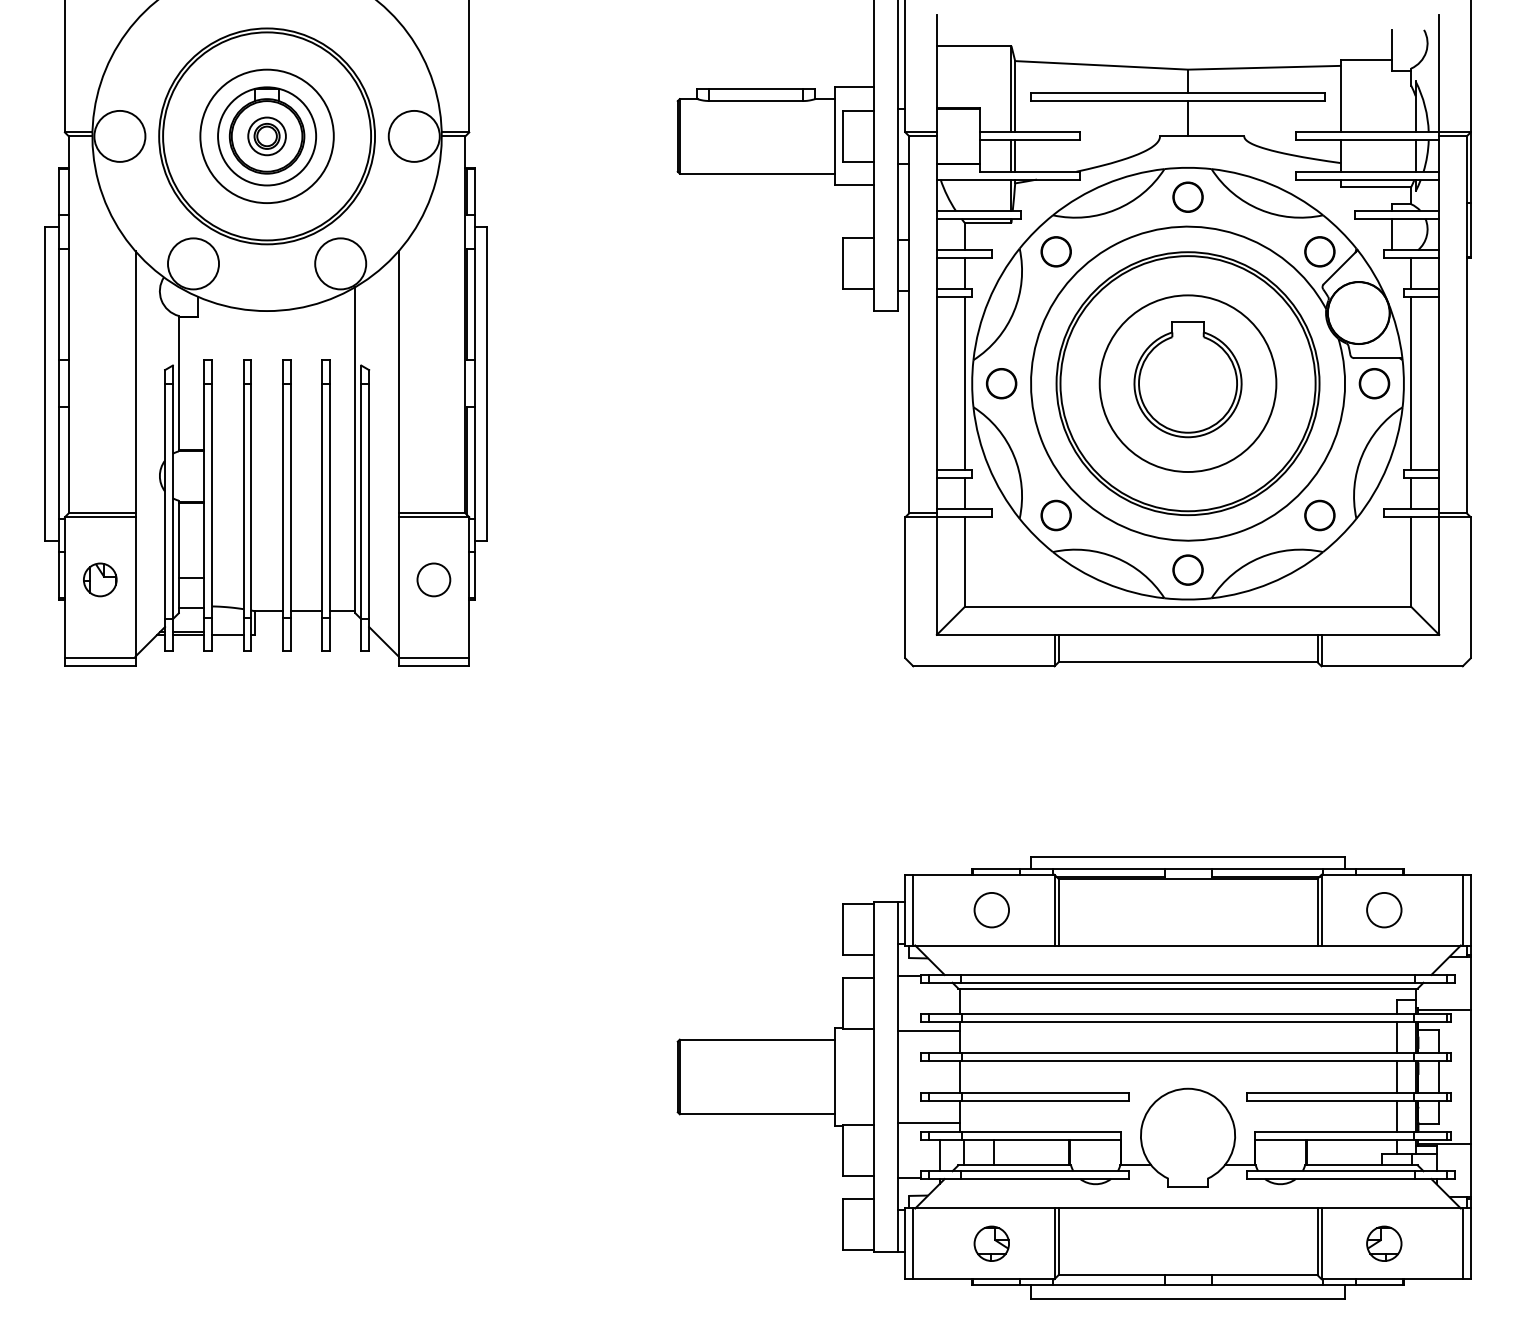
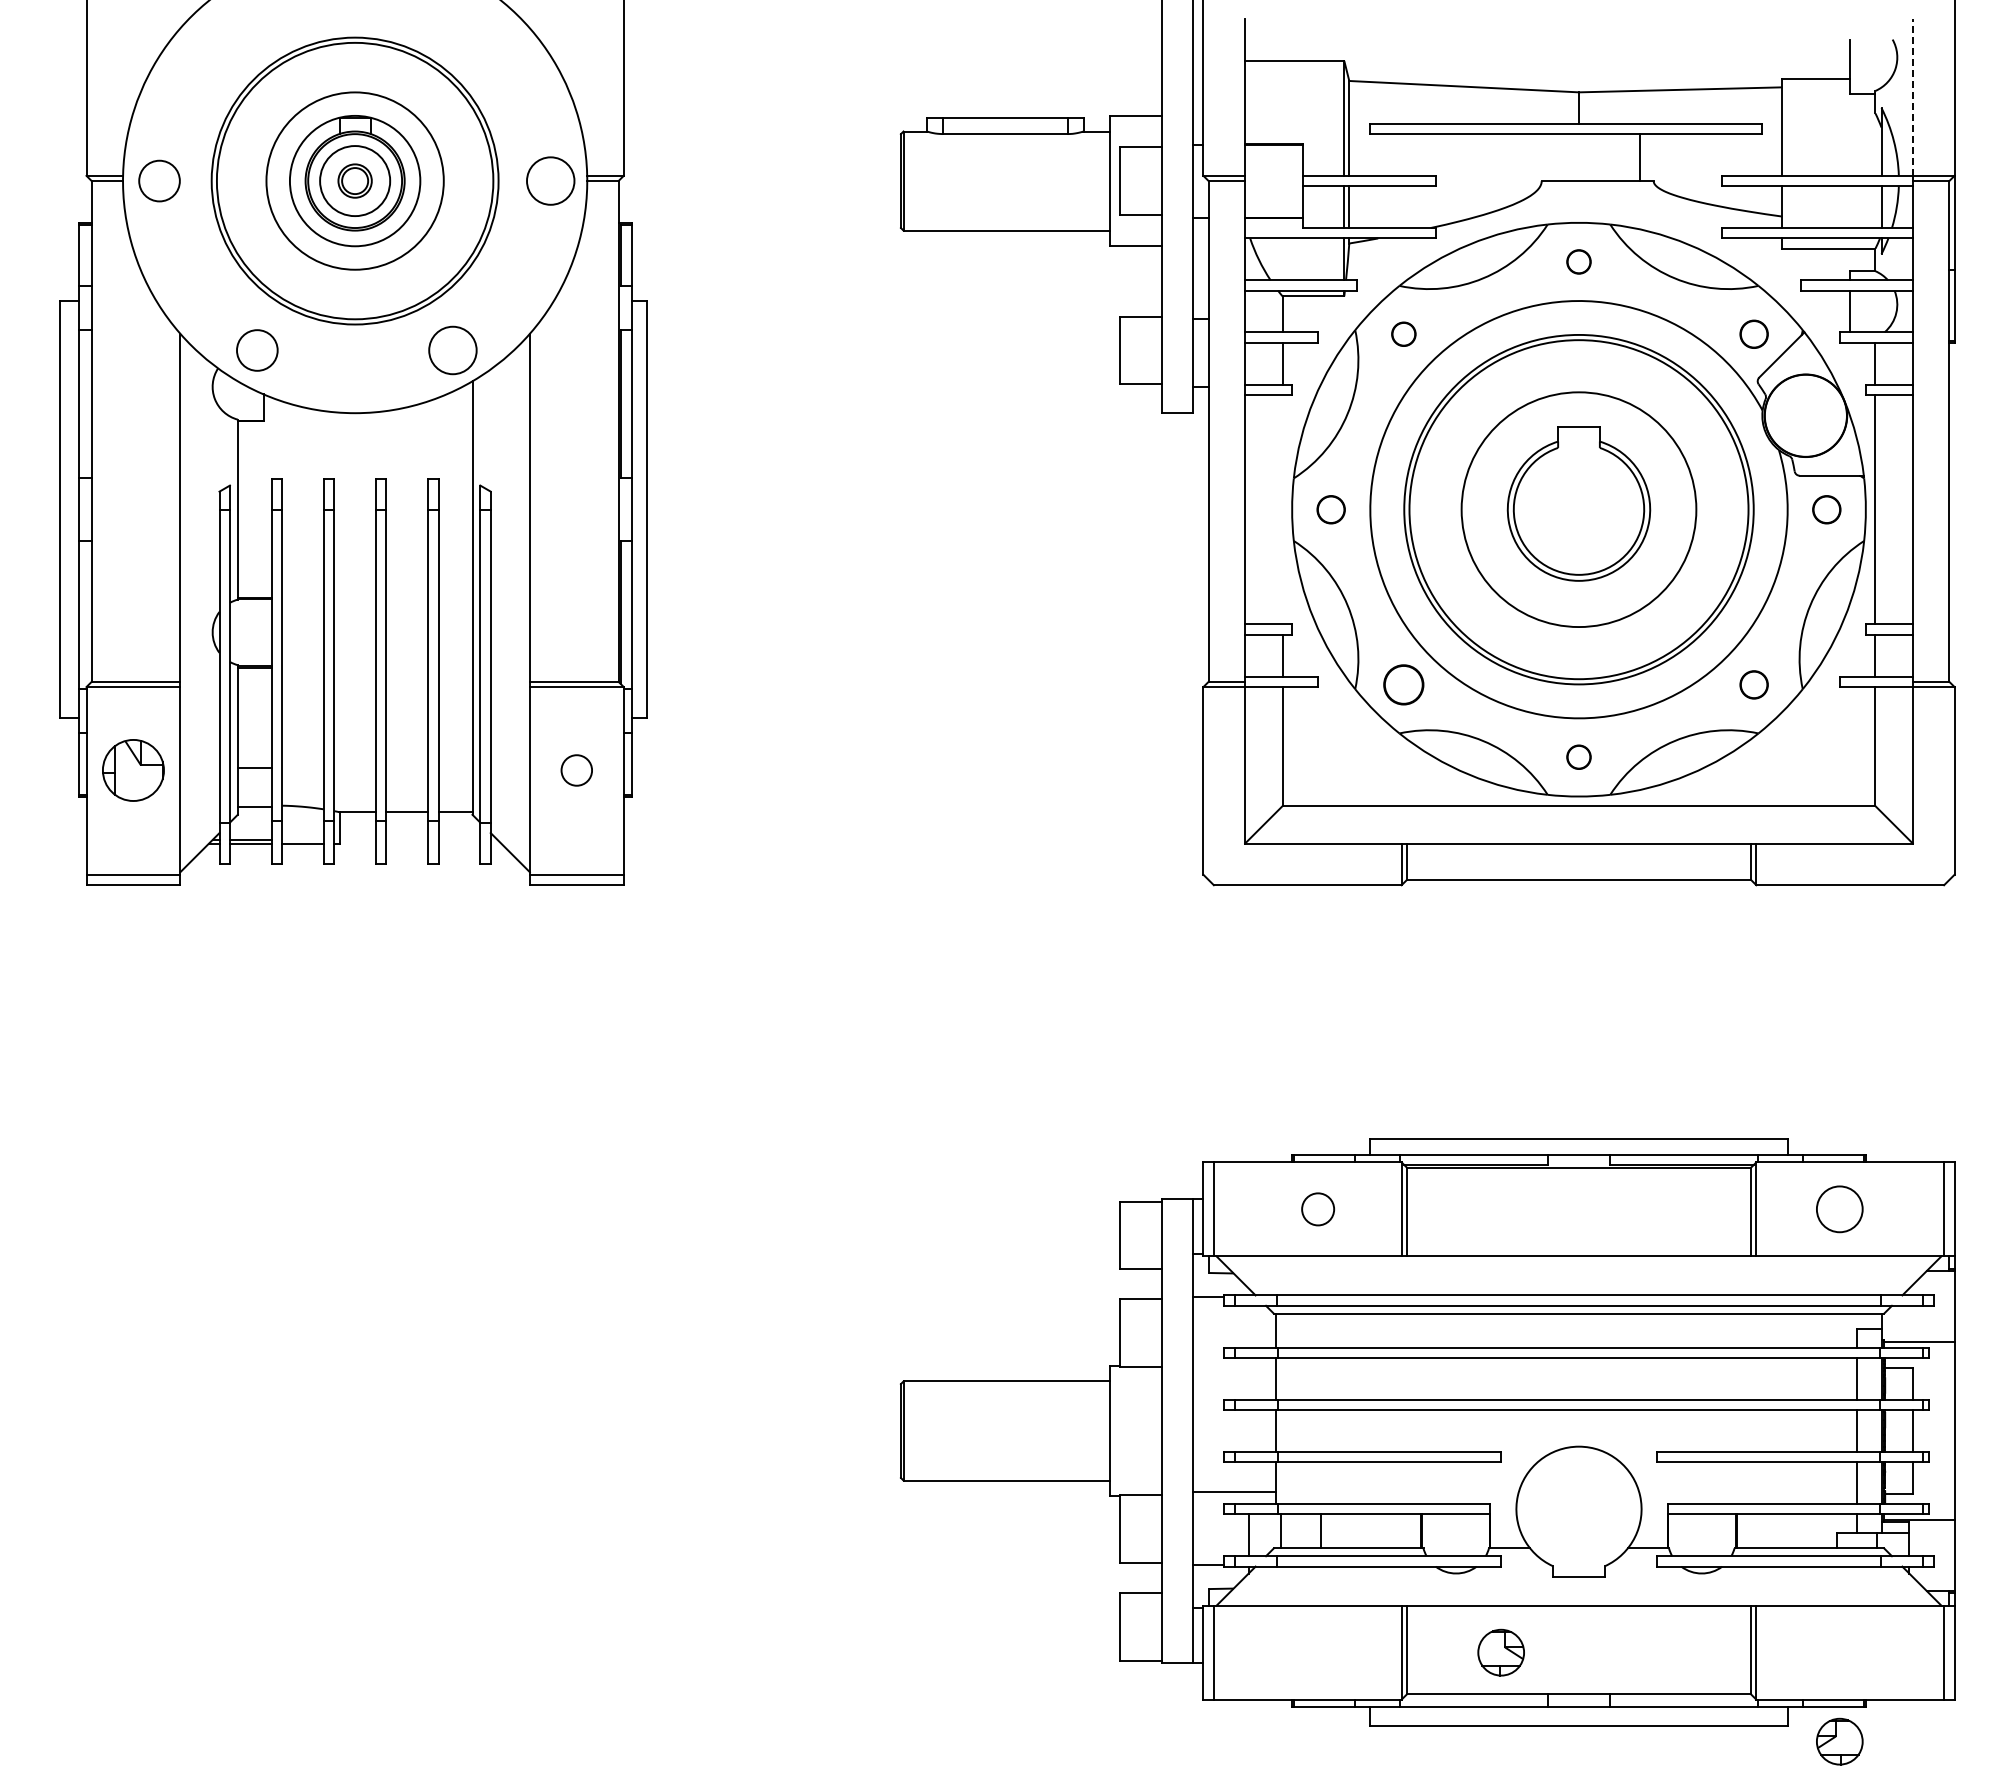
line: (1439, 73) -> (1912, 97), solid -> dashed
line: (1188, 118) -> (1640, 157), moved
circle: (119, 135) -> (159, 180), size x0.6
circle: (414, 135) -> (550, 180), size x0.7
circle: (267, 136) -> (355, 181), size x1.4
circle: (1187, 196) -> (1578, 261), size x0.6
circle: (1055, 251) -> (1403, 333), size x0.6
circle: (1319, 251) -> (1753, 333), size x0.7
circle: (193, 263) -> (257, 350), size x0.6
circle: (340, 263) -> (452, 350), size x0.7
line: (964, 383) -> (1282, 509), removed
circle: (1001, 383) -> (1330, 509), size x0.7
circle: (1374, 383) -> (1826, 509), size x0.7
circle: (1319, 515) -> (1753, 684), size x0.7
circle: (1187, 569) -> (1578, 756), size x0.6
part: (100, 579) -> (133, 770), size x1.4
circle: (433, 579) -> (576, 770), size x0.7
circle: (991, 910) -> (1317, 1209), size x0.7
line: (928, 1030) -> (1234, 1369), removed
part: (991, 1243) -> (1500, 1652), moved
part: (1384, 1243) -> (1839, 1741), moved

